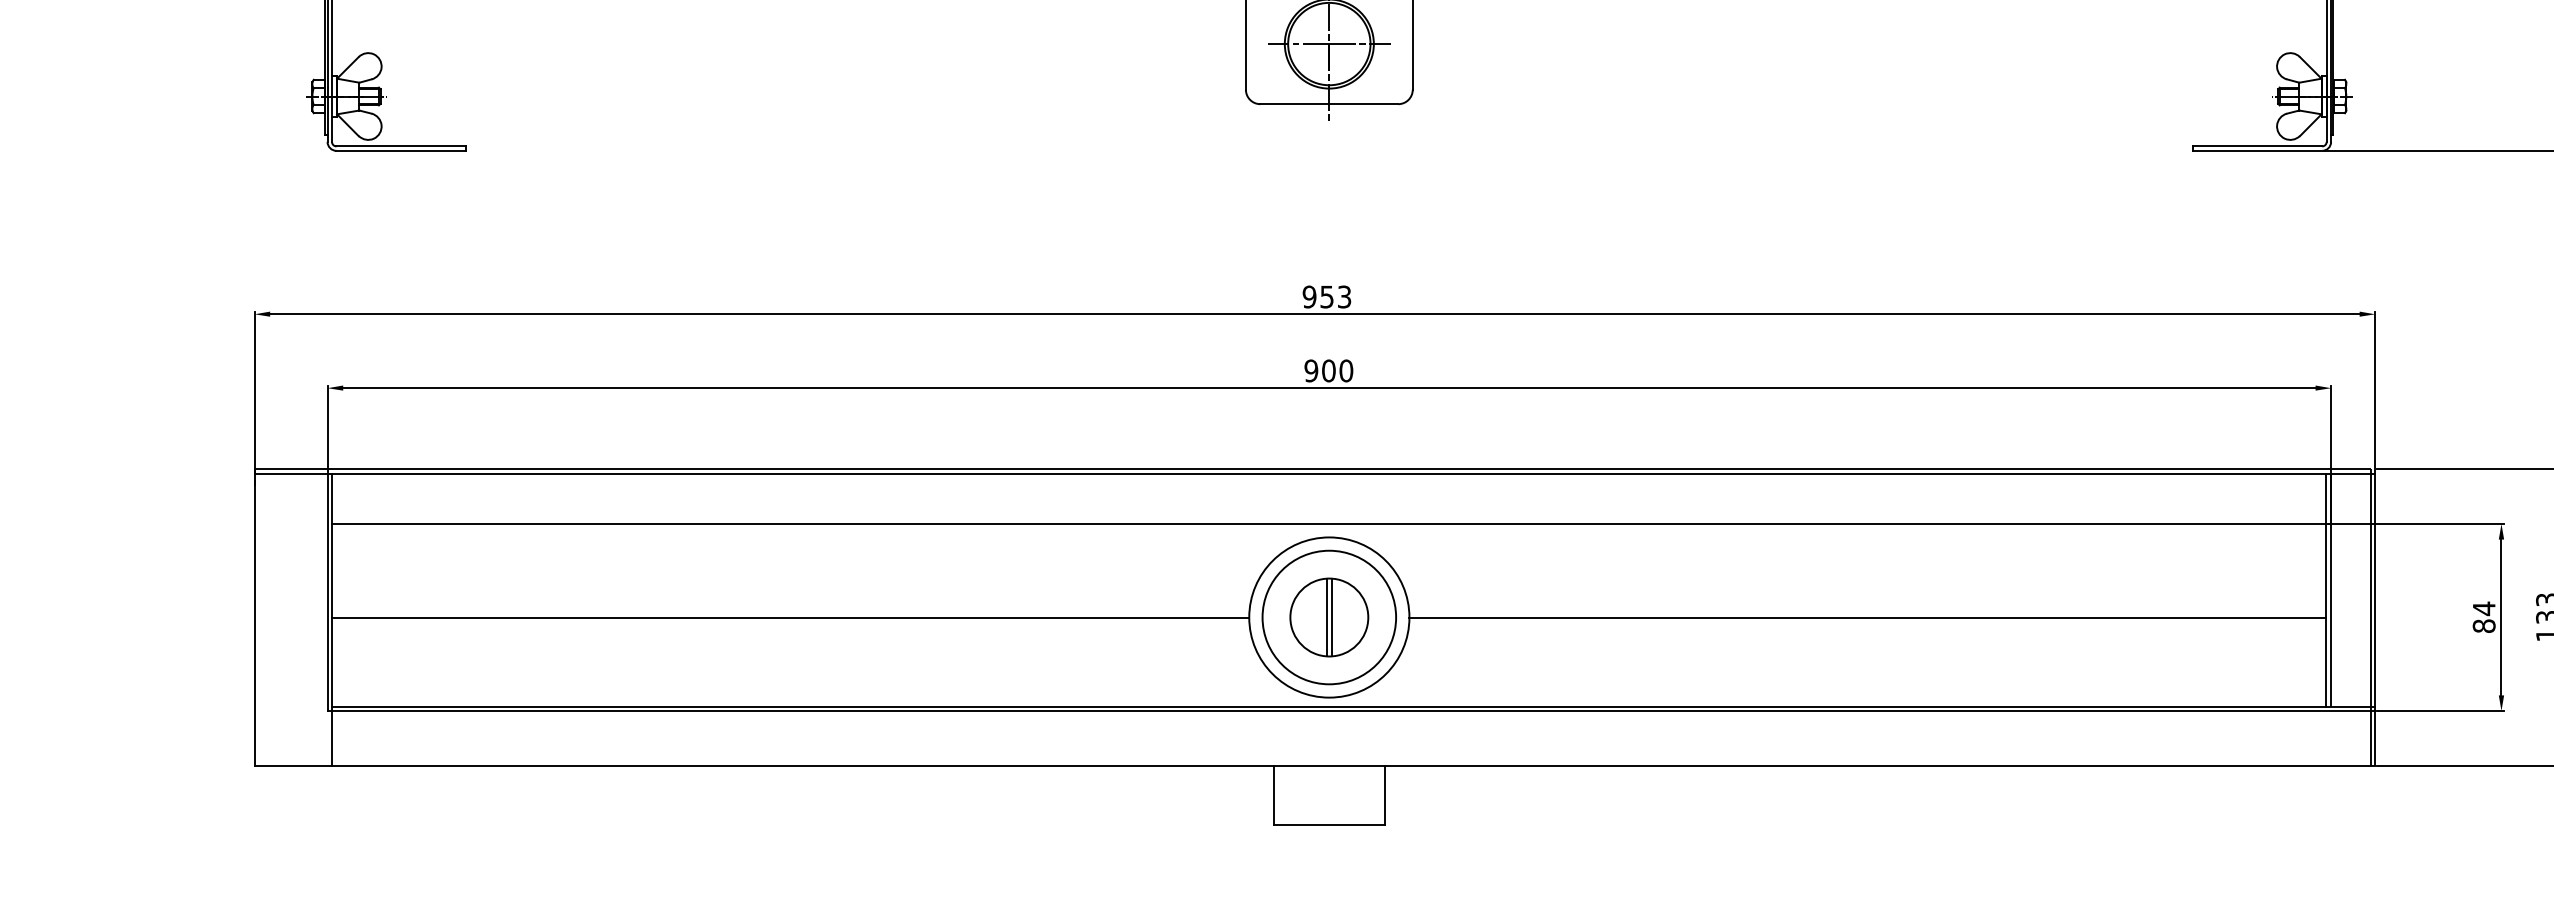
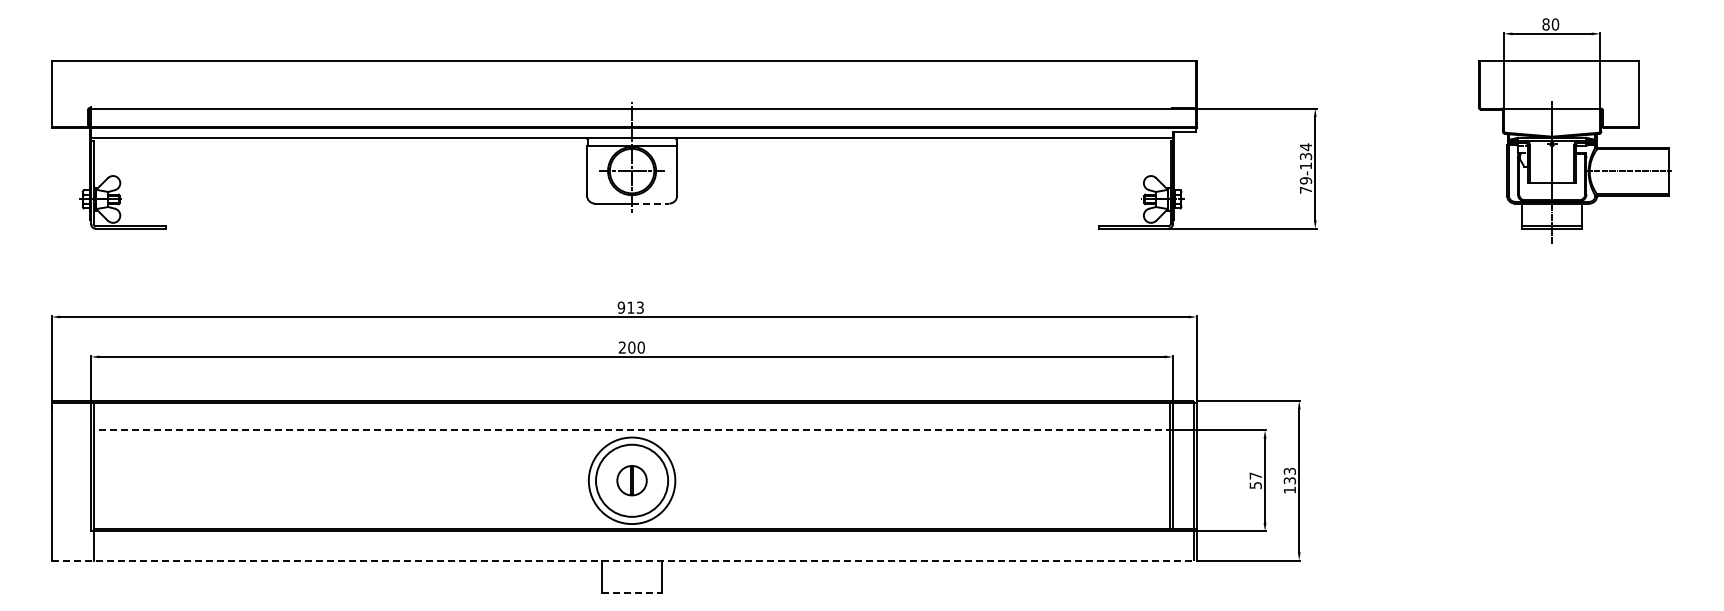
line: (1363, 104) -> (650, 203), solid -> dashed
text: (1326, 296) -> (630, 307), 953 -> 913
text: (1311, 370) -> (622, 347), 900 -> 200
line: (1331, 524) -> (633, 430), solid -> dashed
line: (789, 616) -> (340, 480), removed
part: (1328, 616) -> (631, 480), size x0.7
line: (1867, 616) -> (922, 480), removed
text: (2483, 616) -> (1255, 480), 84 -> 57
line: (1315, 765) -> (624, 560), solid -> dashed
line: (1330, 824) -> (632, 592), solid -> dashed

